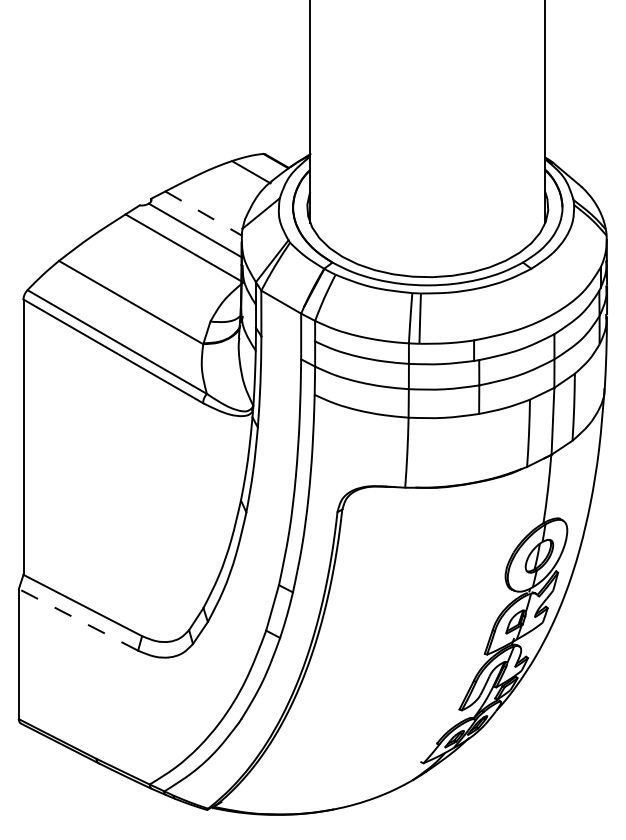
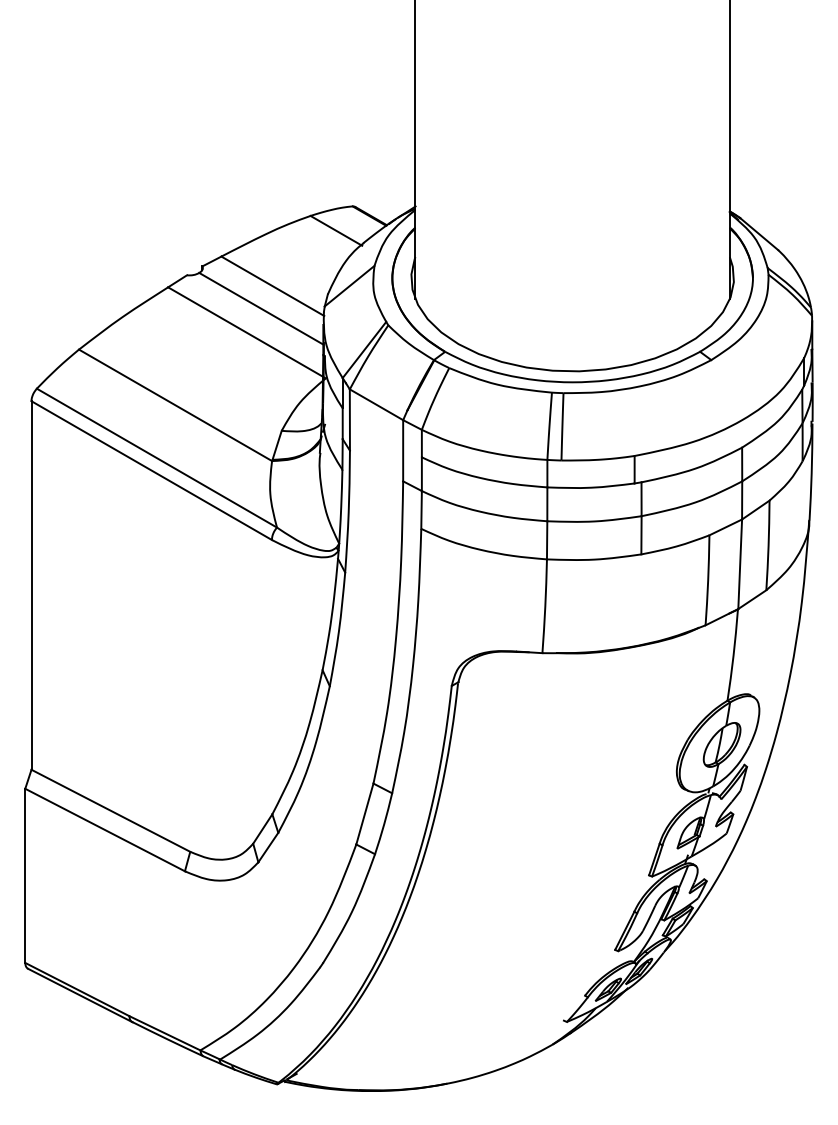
line: (204, 213) -> (273, 286), dashed -> solid
line: (78, 620) -> (105, 830), dashed -> solid

